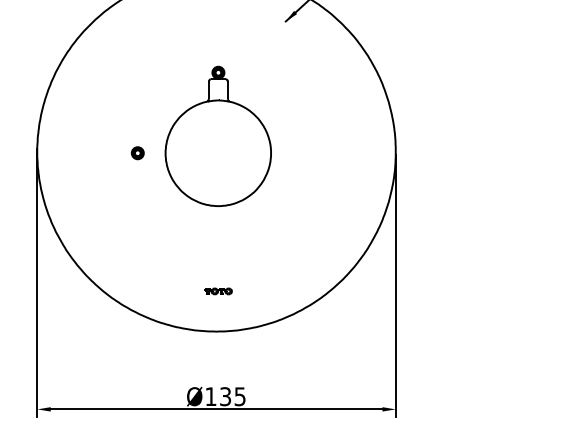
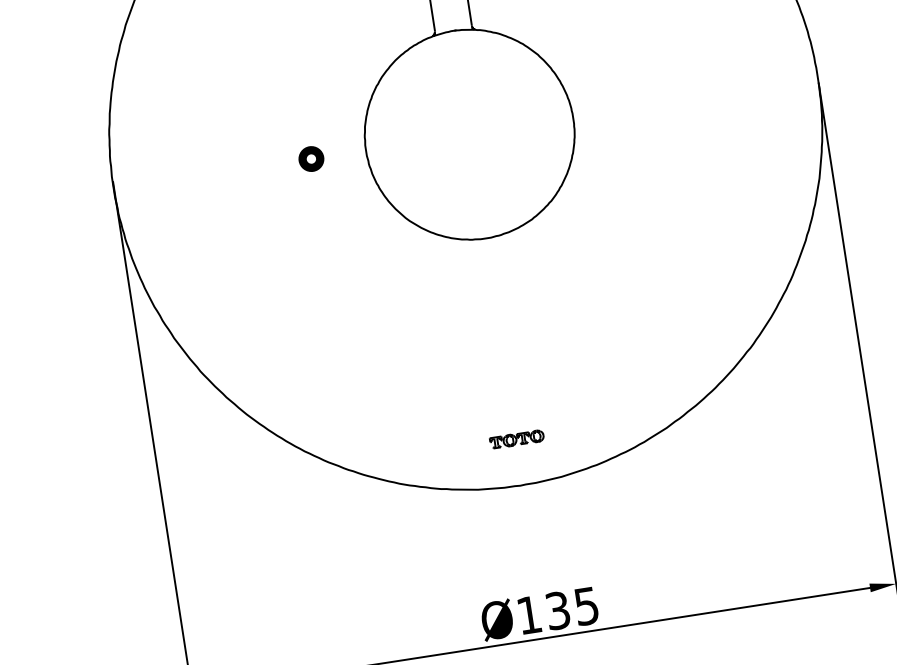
part: (218, 291) -> (517, 439), moved

